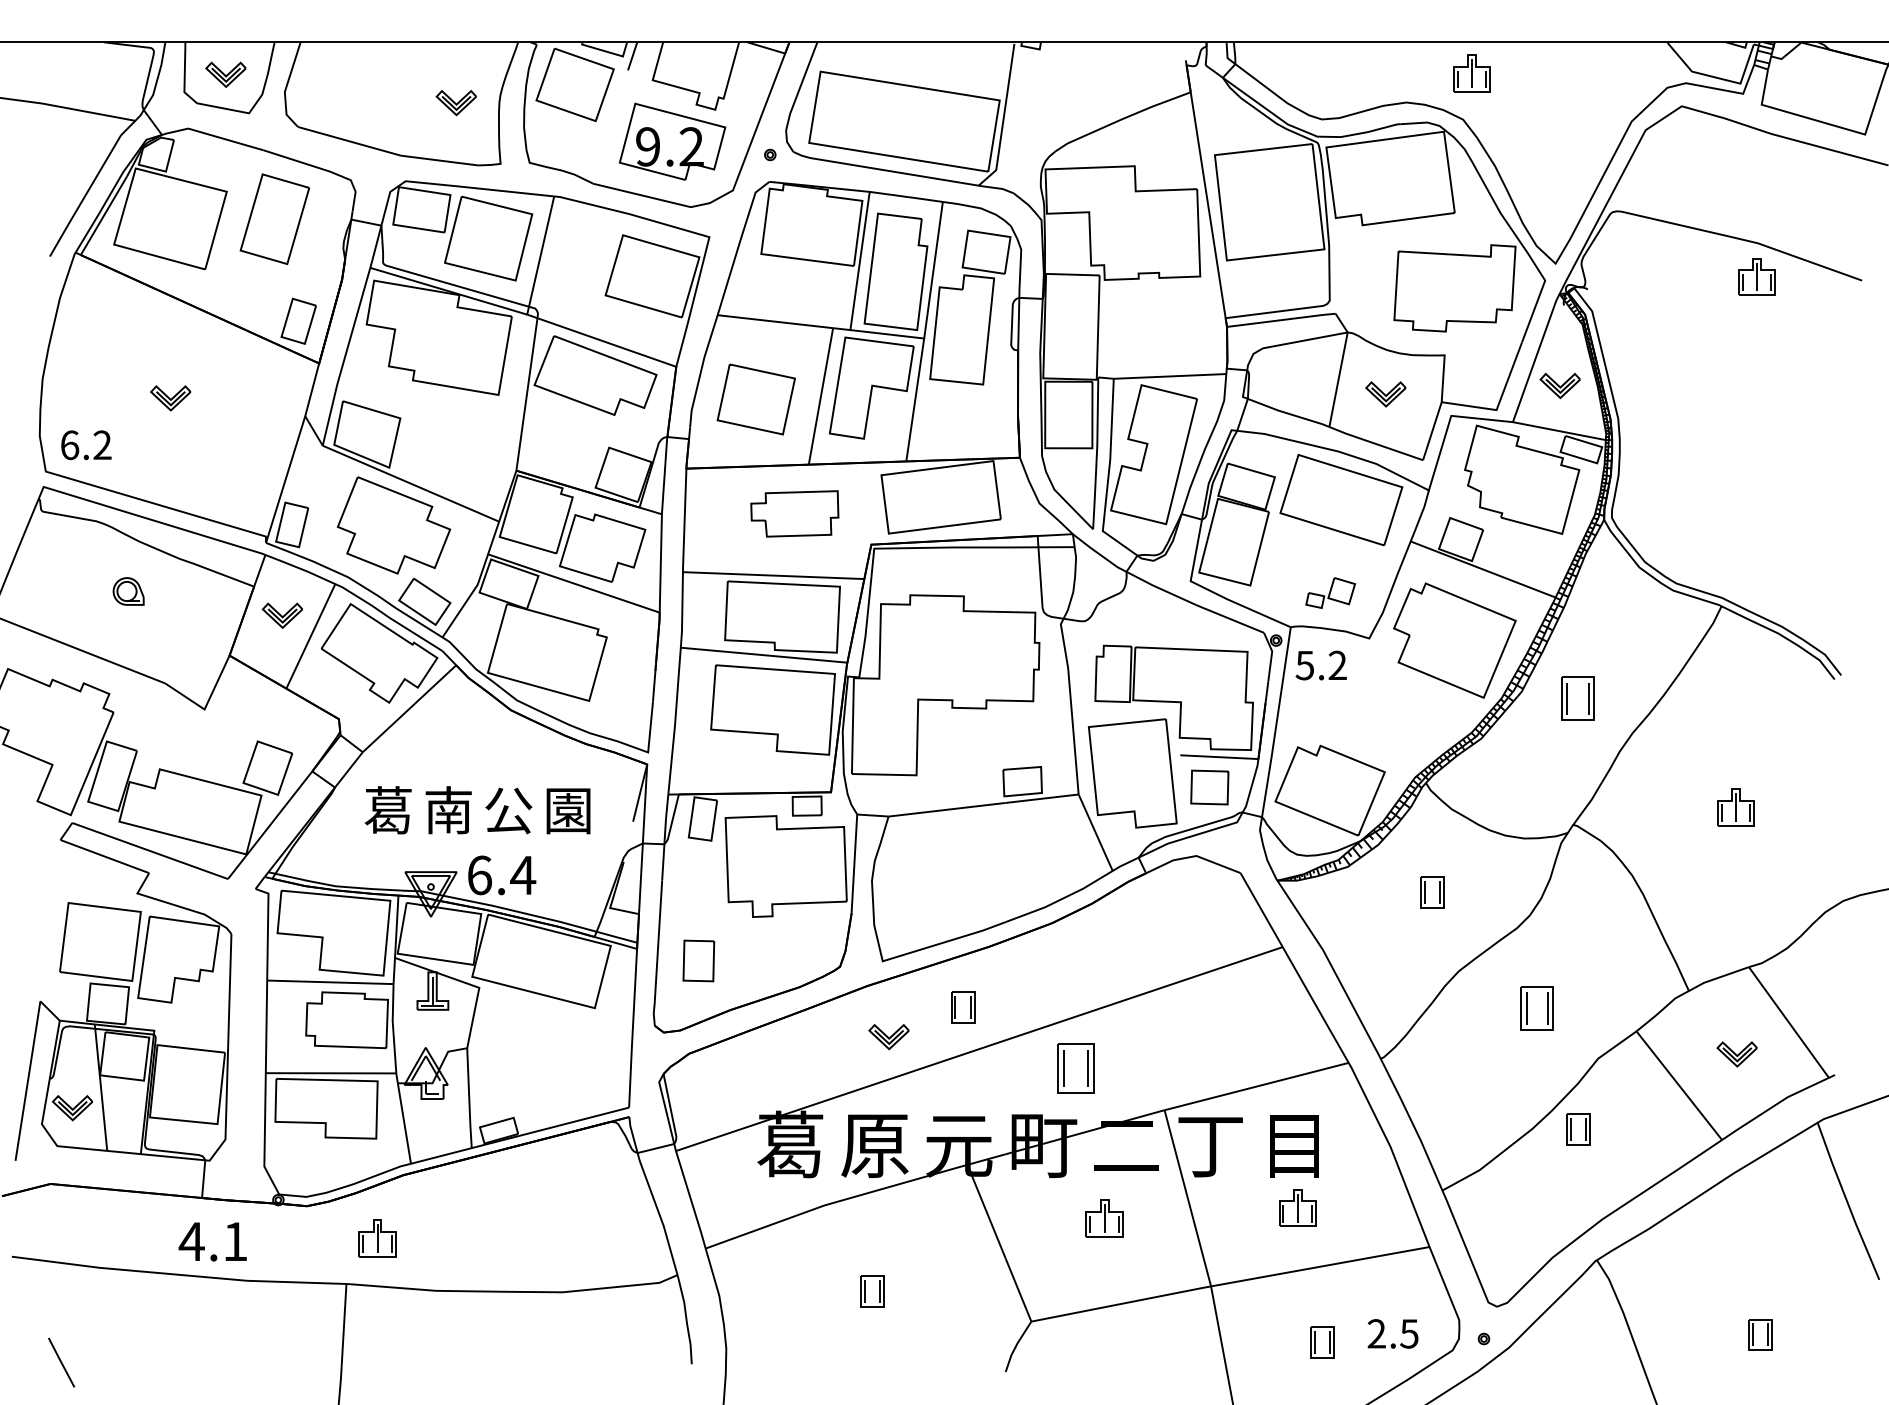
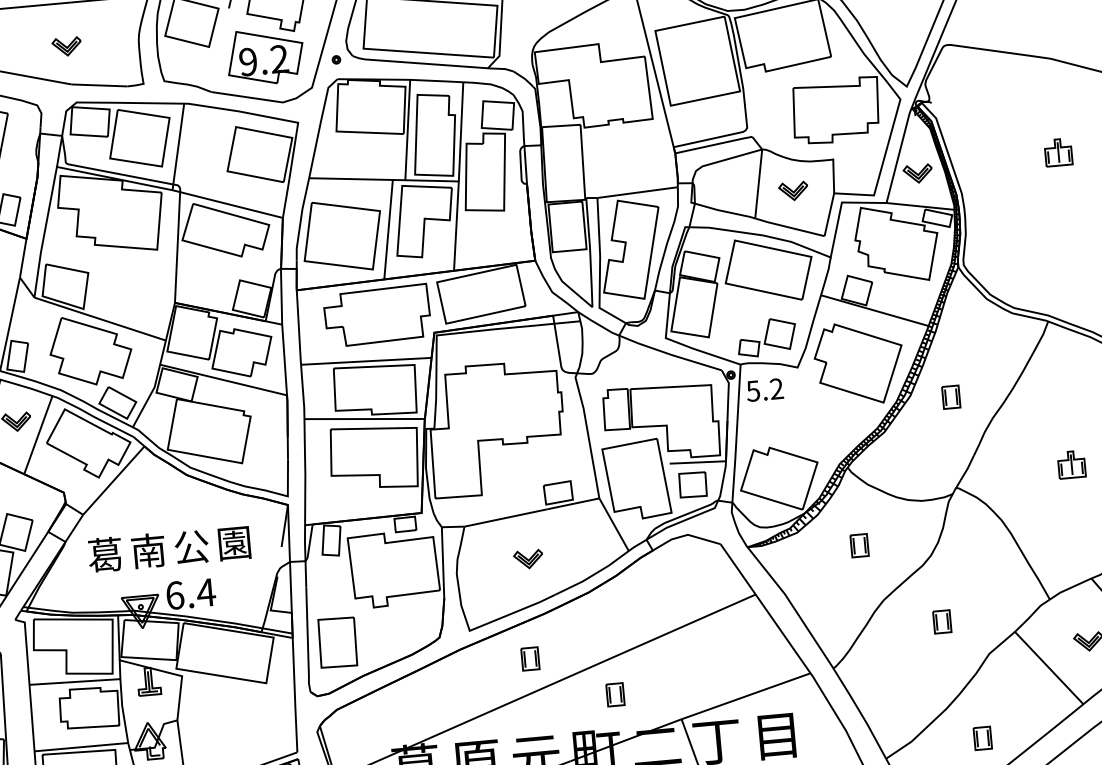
part: (455, 103) -> (66, 47), moved
part: (1756, 276) -> (1058, 152), moved
part: (756, 399) -> (342, 236), size x1.43
part: (794, 513) -> (377, 315), size x1.67
part: (1330, 592) -> (766, 337), size x1.67
part: (1577, 698) -> (950, 397), size x0.71
part: (698, 960) -> (337, 642), size x1.67
part: (1537, 1008) -> (942, 621), size x0.71
part: (888, 1037) -> (528, 559), moved
part: (1076, 1067) -> (615, 694), size x0.62
part: (1578, 1129) -> (982, 738), moved

